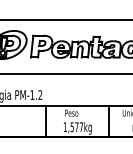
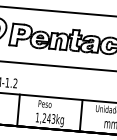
text: (76, 127) -> (48, 118), 1,577kg -> 1,243kg

